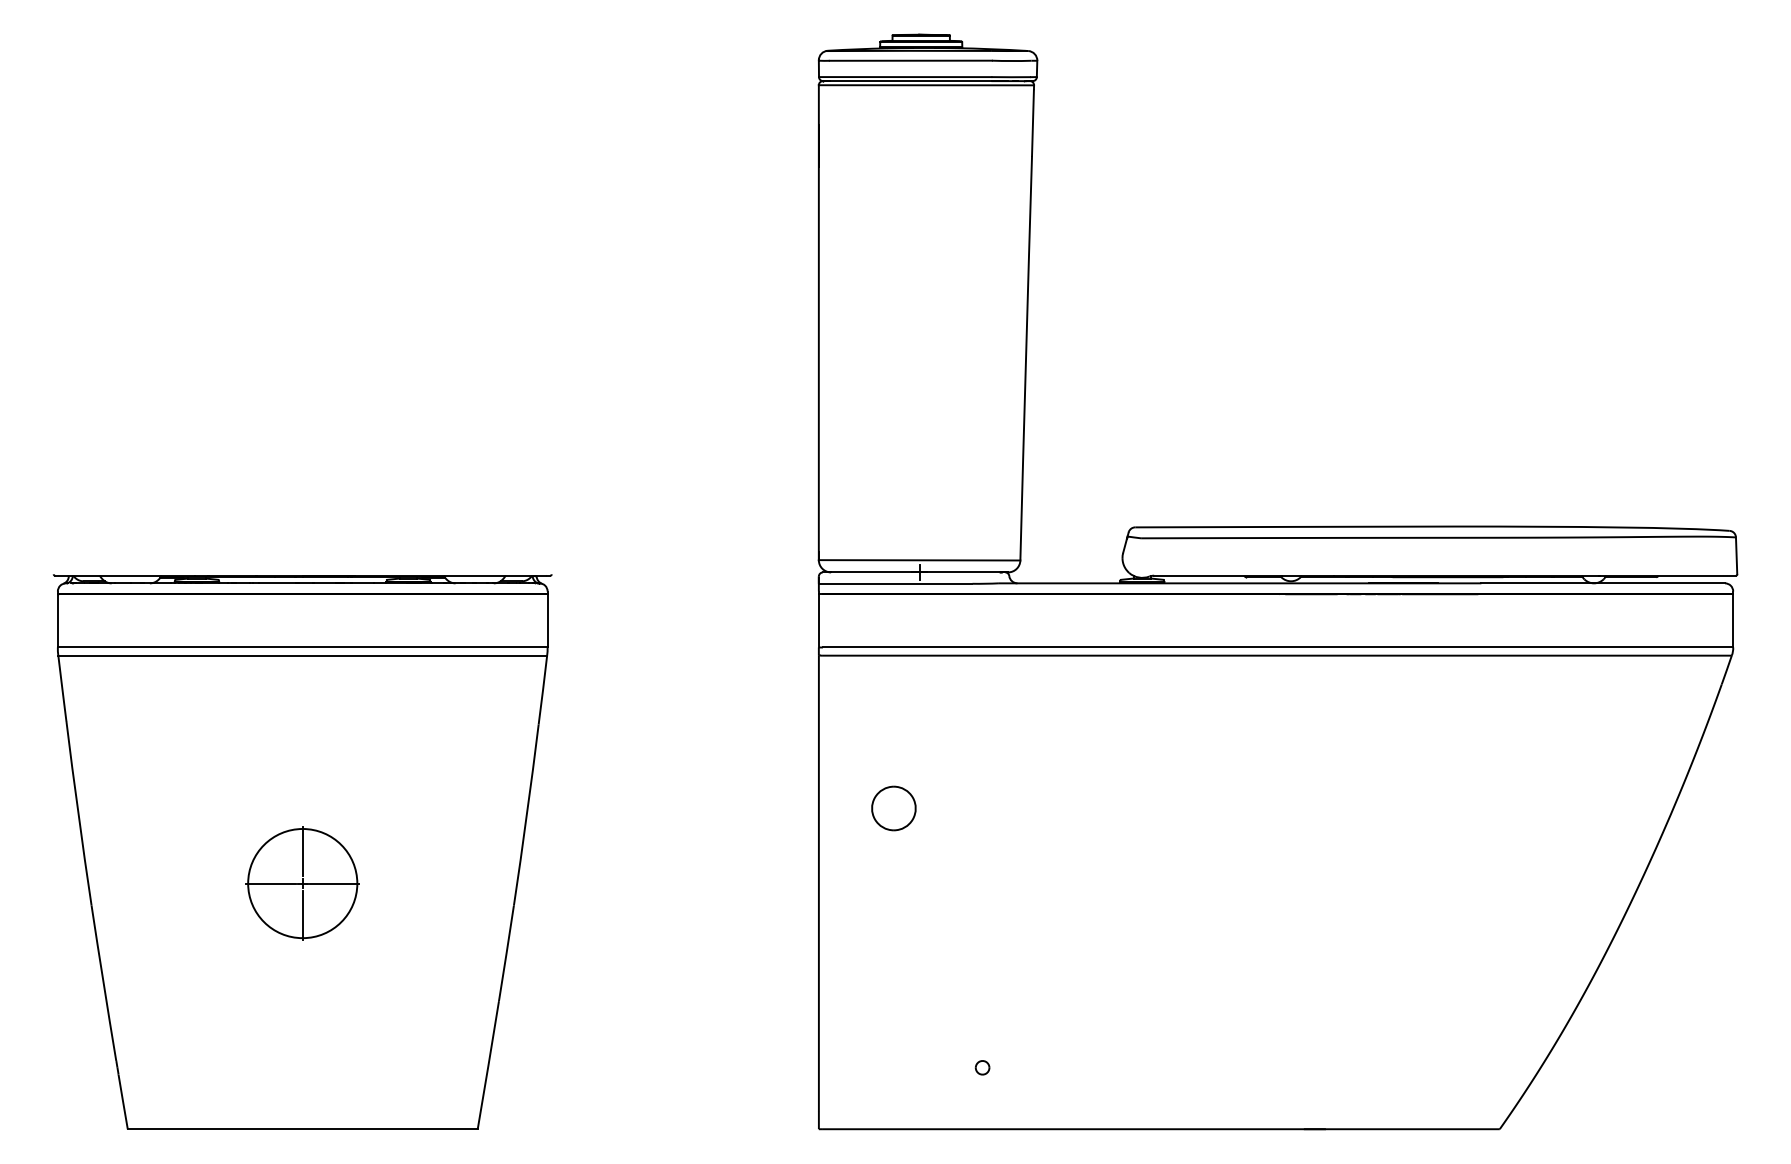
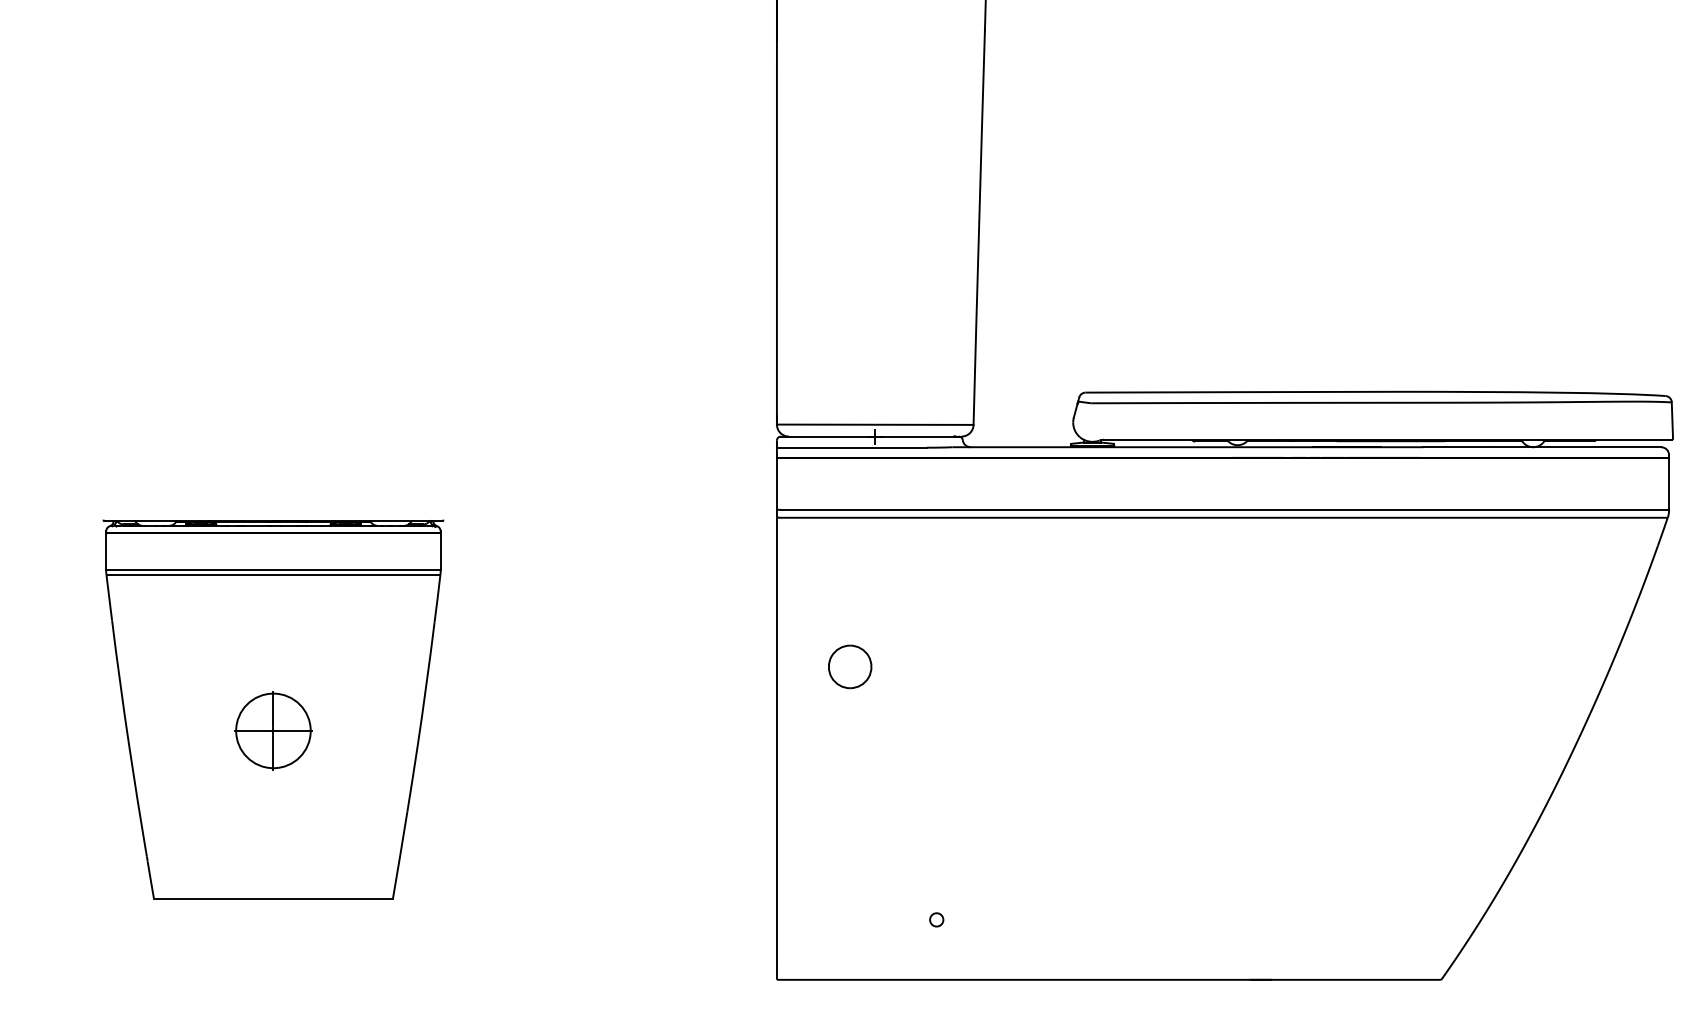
part: (302, 851) -> (273, 708), size x0.7

